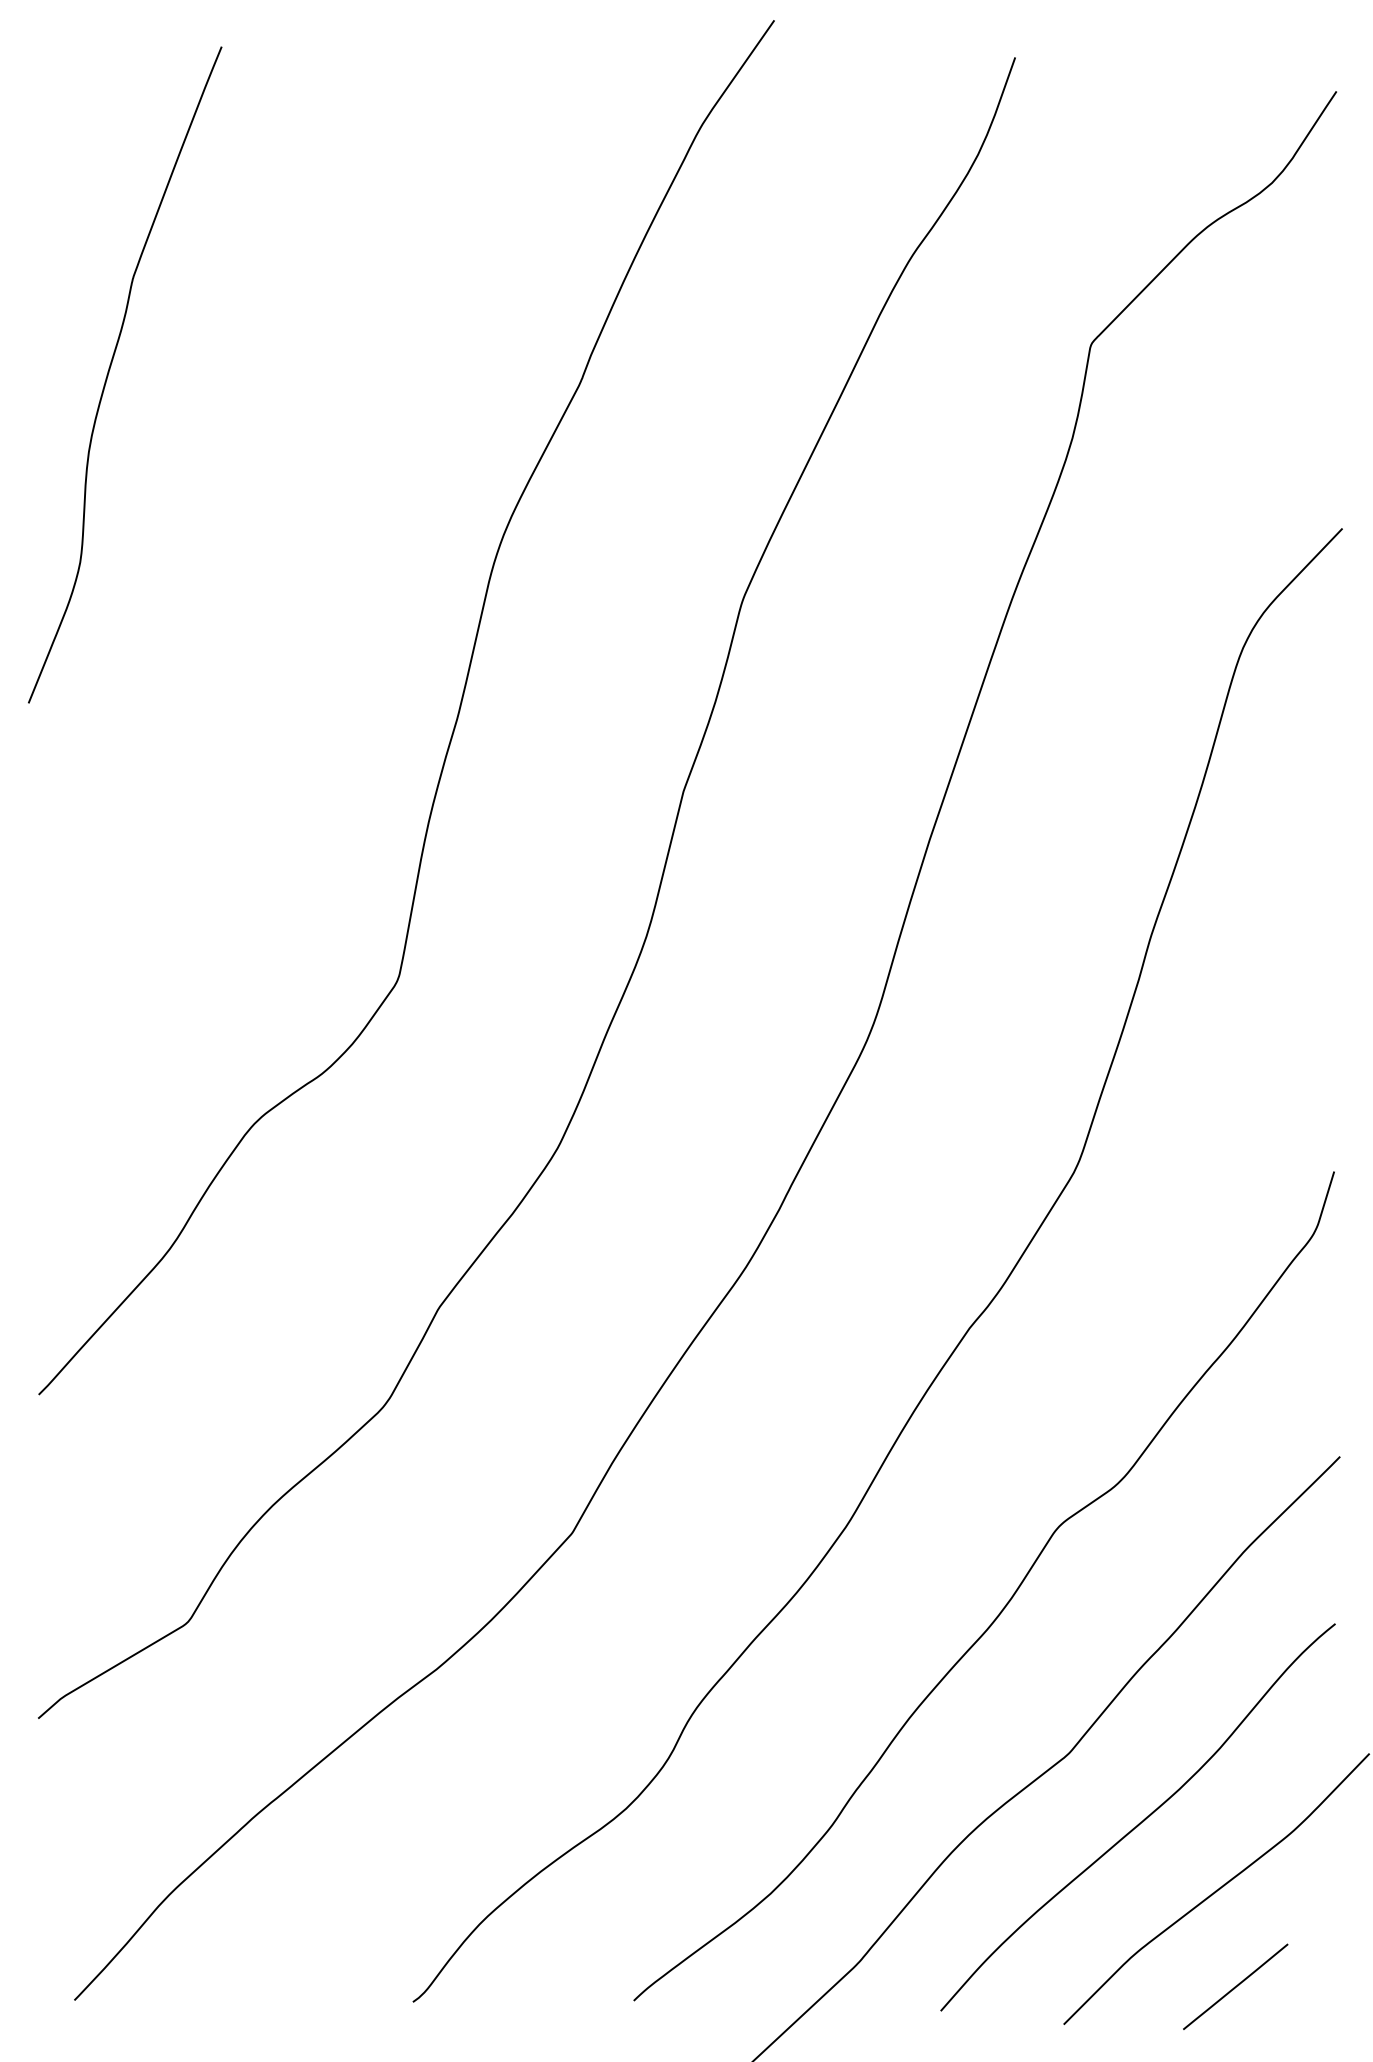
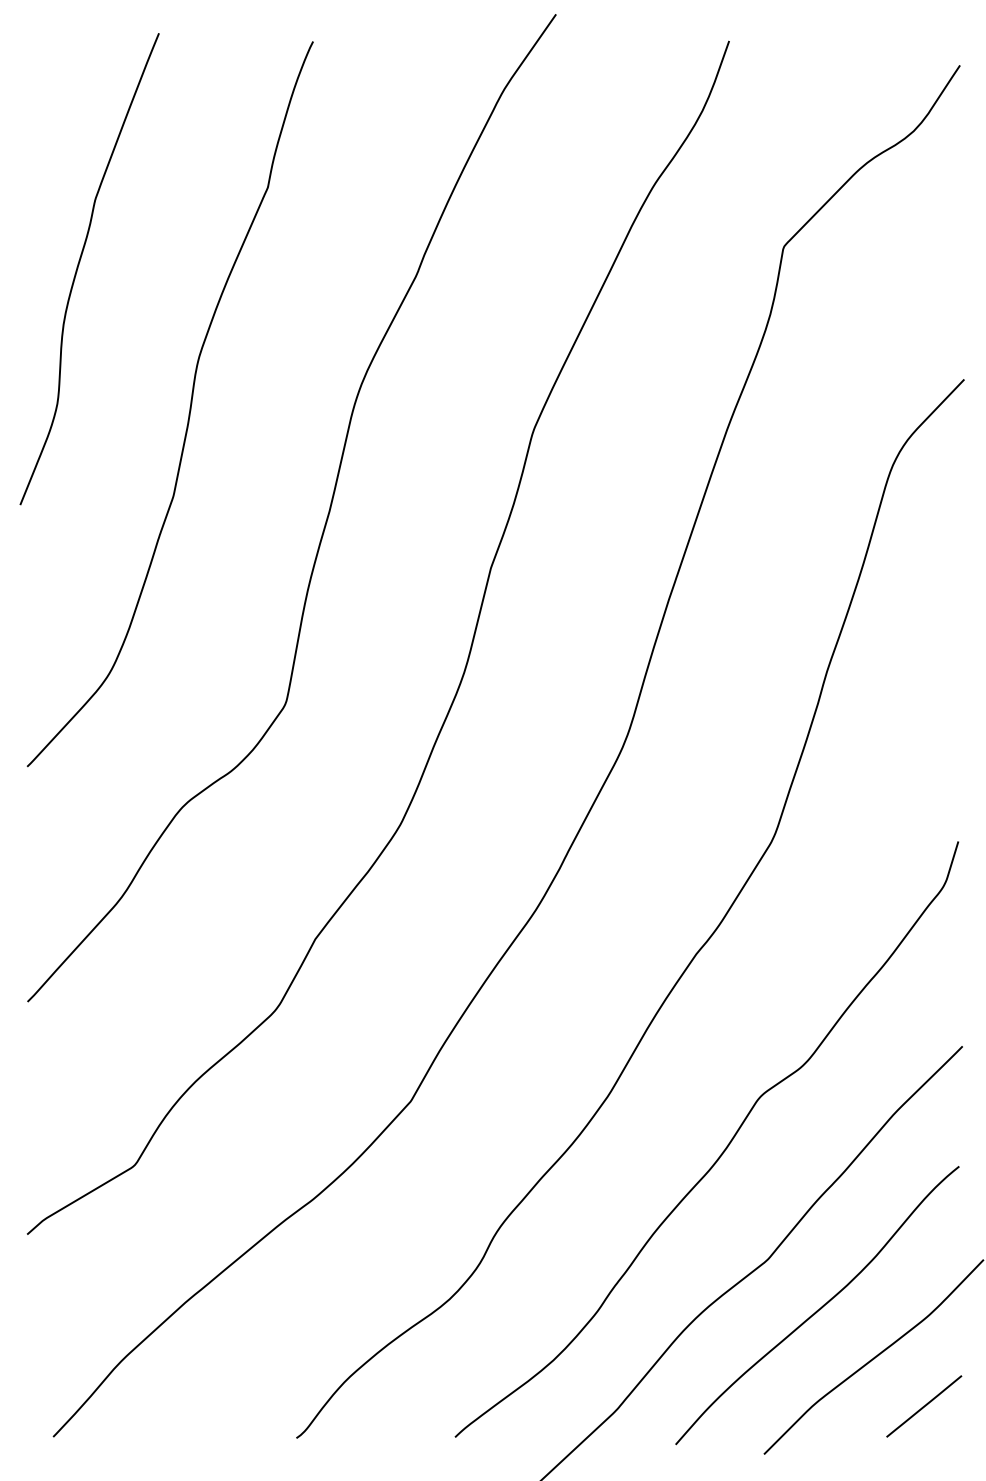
curve: (264, 567) -> (189, 407), added
line: (1235, 1986) -> (924, 1406), moved

